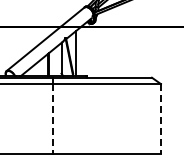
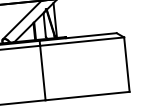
line: (53, 119) -> (43, 73), dashed -> solid
line: (160, 119) -> (126, 65), dashed -> solid

